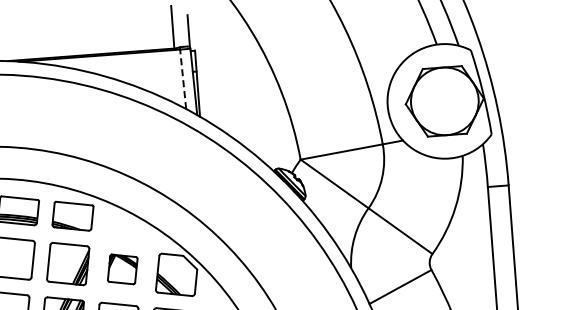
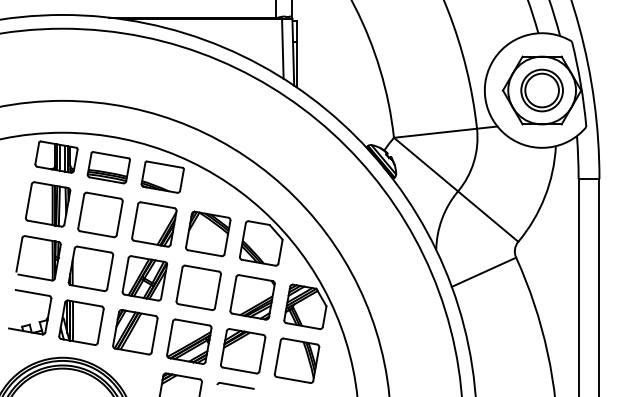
line: (182, 78) -> (282, 48), dashed -> solid
part: (444, 101) -> (541, 90), added
part: (122, 268) -> (208, 233), size x1.43

